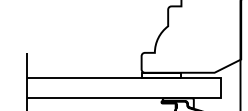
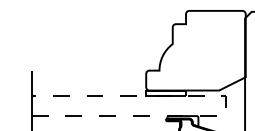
line: (220, 87) -> (225, 105), solid -> dashed

